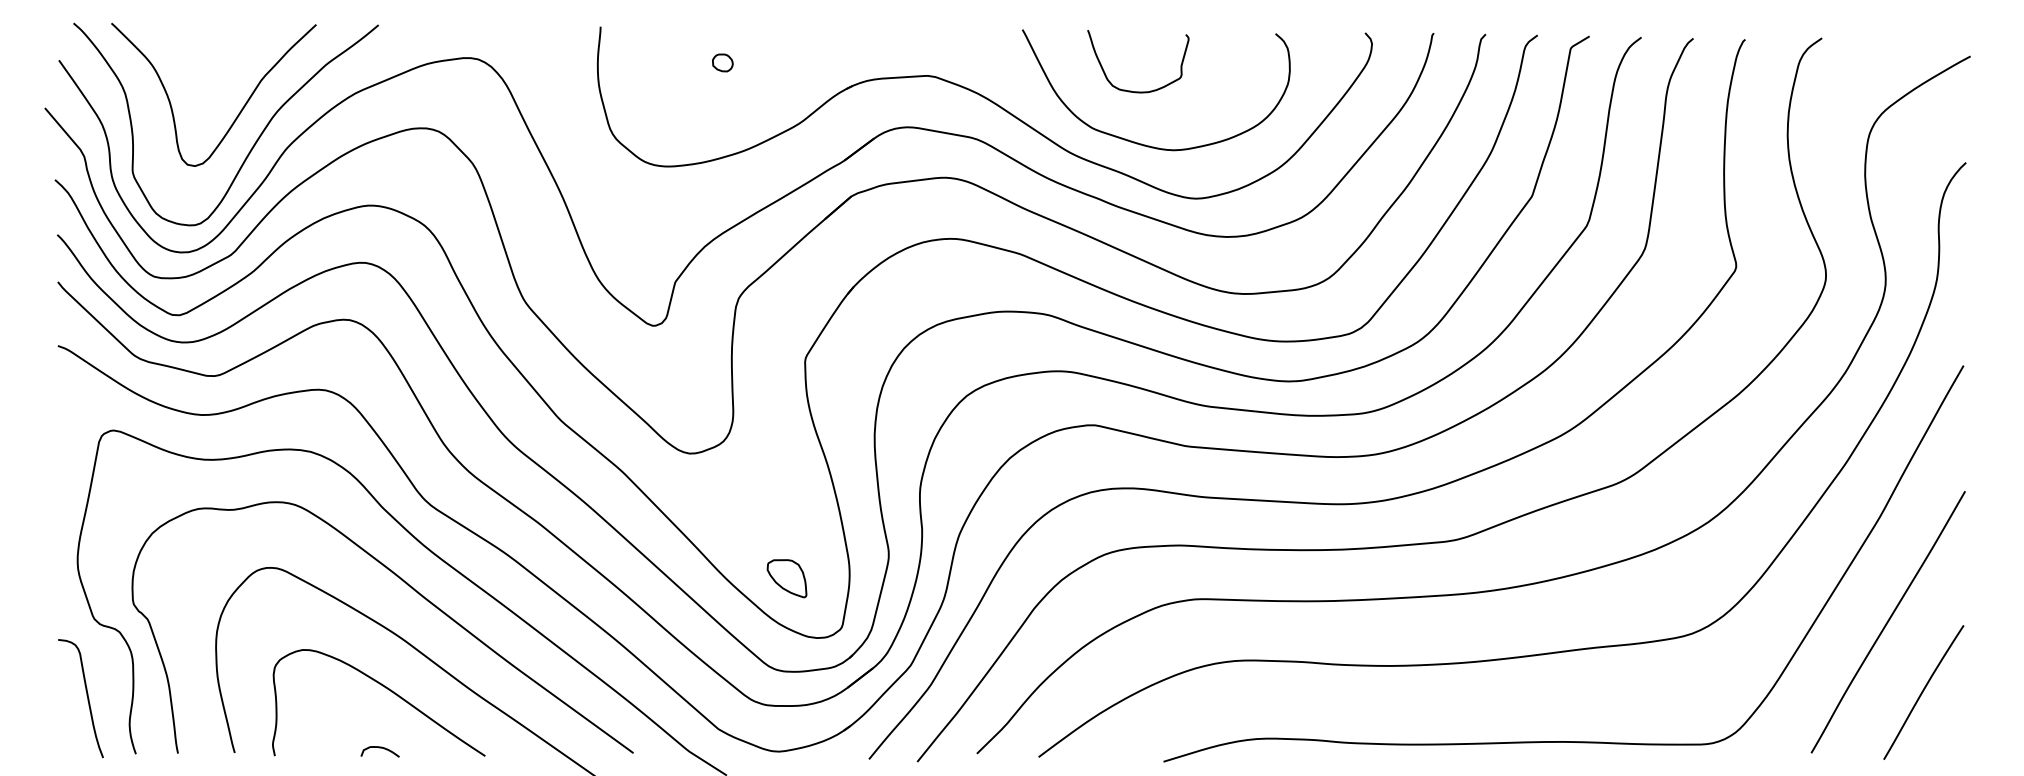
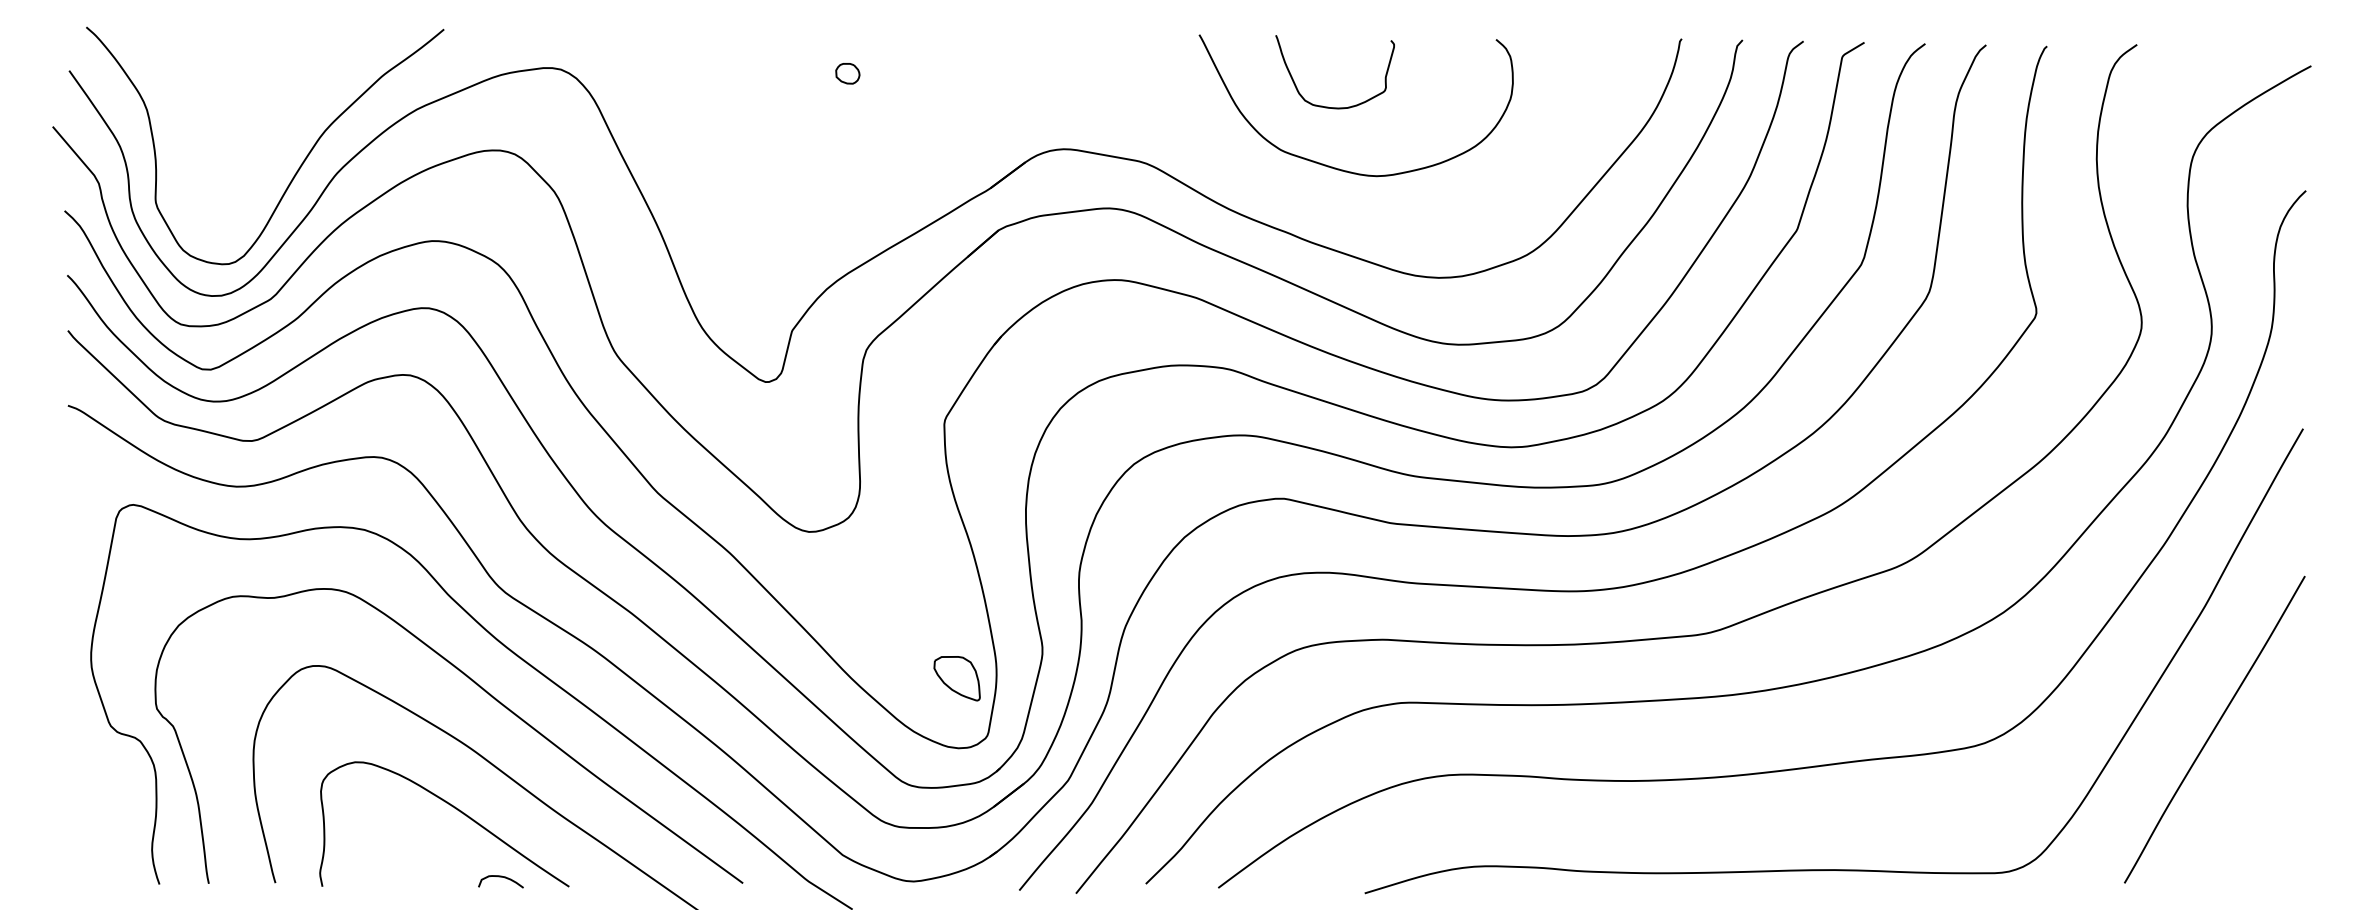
part: (990, 101) -> (1161, 119), removed
curve: (239, 111) -> (281, 130), removed
part: (786, 578) -> (956, 678), moved
curve: (1923, 692) -> (2255, 812), removed
curve: (87, 698) -> (102, 819), removed
curve: (379, 748) -> (500, 877), moved

